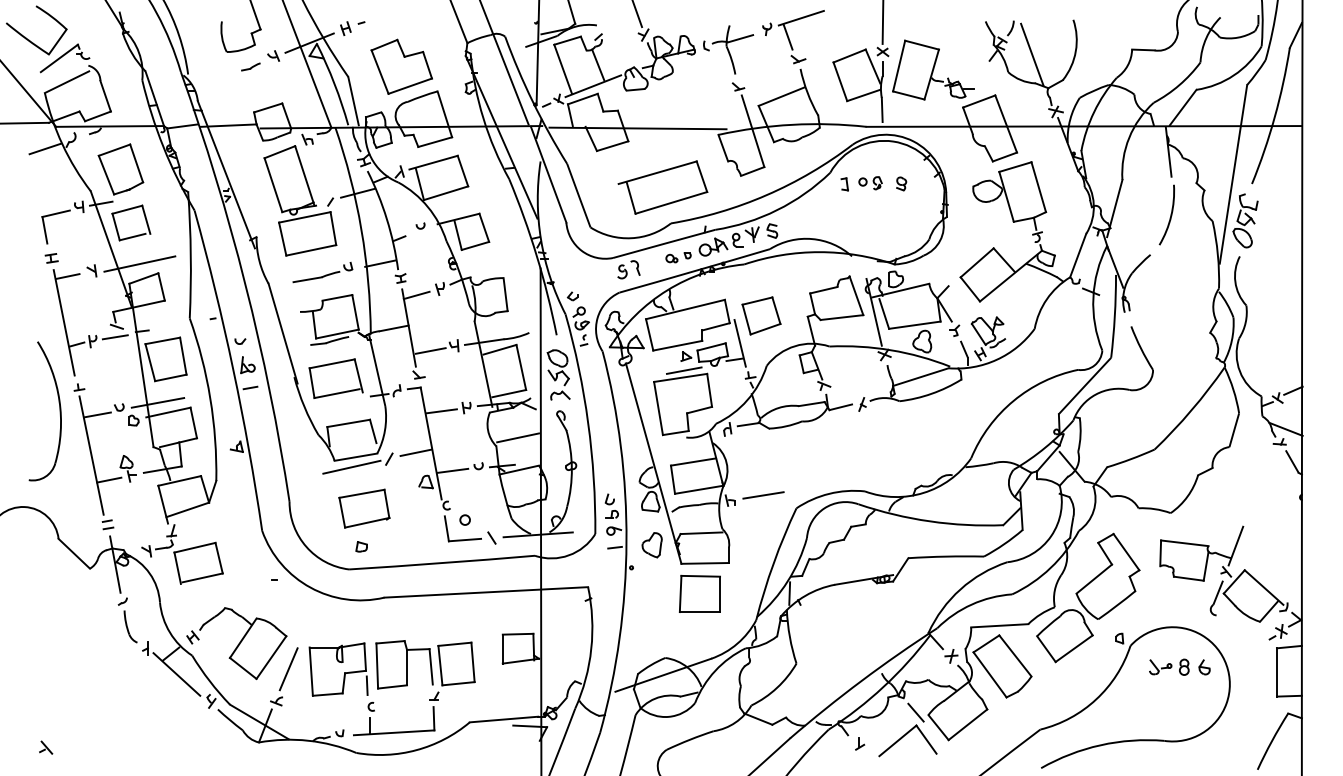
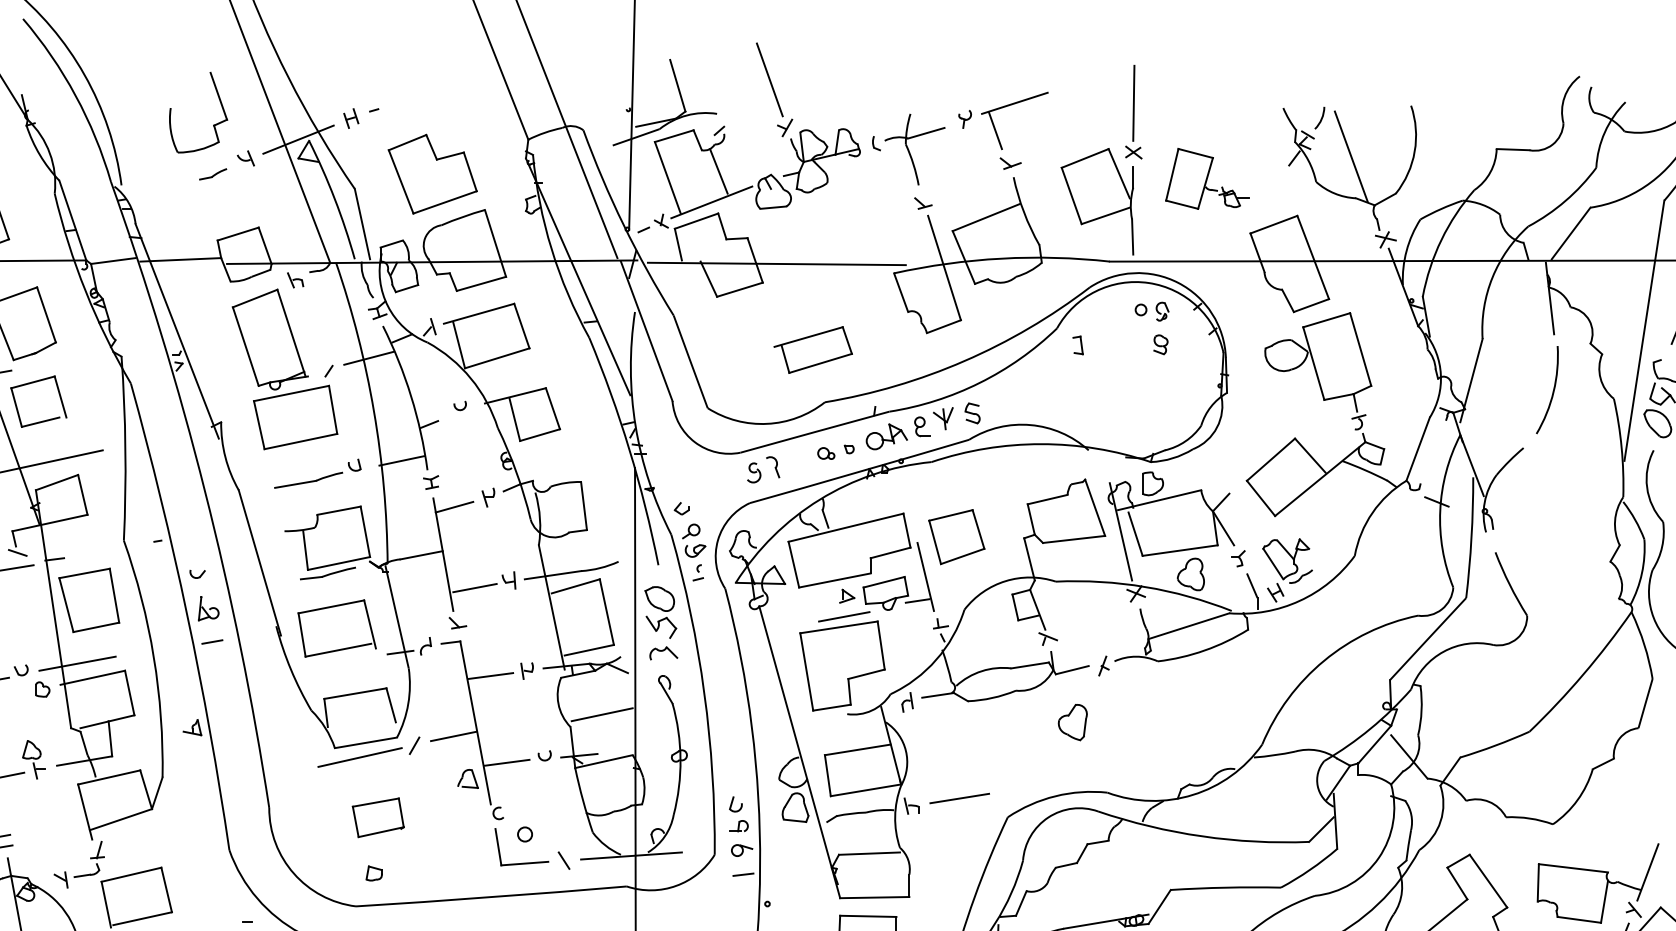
part: (933, 69) -> (1207, 178), size x0.7
part: (870, 183) -> (1151, 312), moved
part: (662, 187) -> (812, 349), size x0.6
part: (364, 508) -> (378, 817), size x0.7
part: (651, 545) -> (1071, 722), moved

